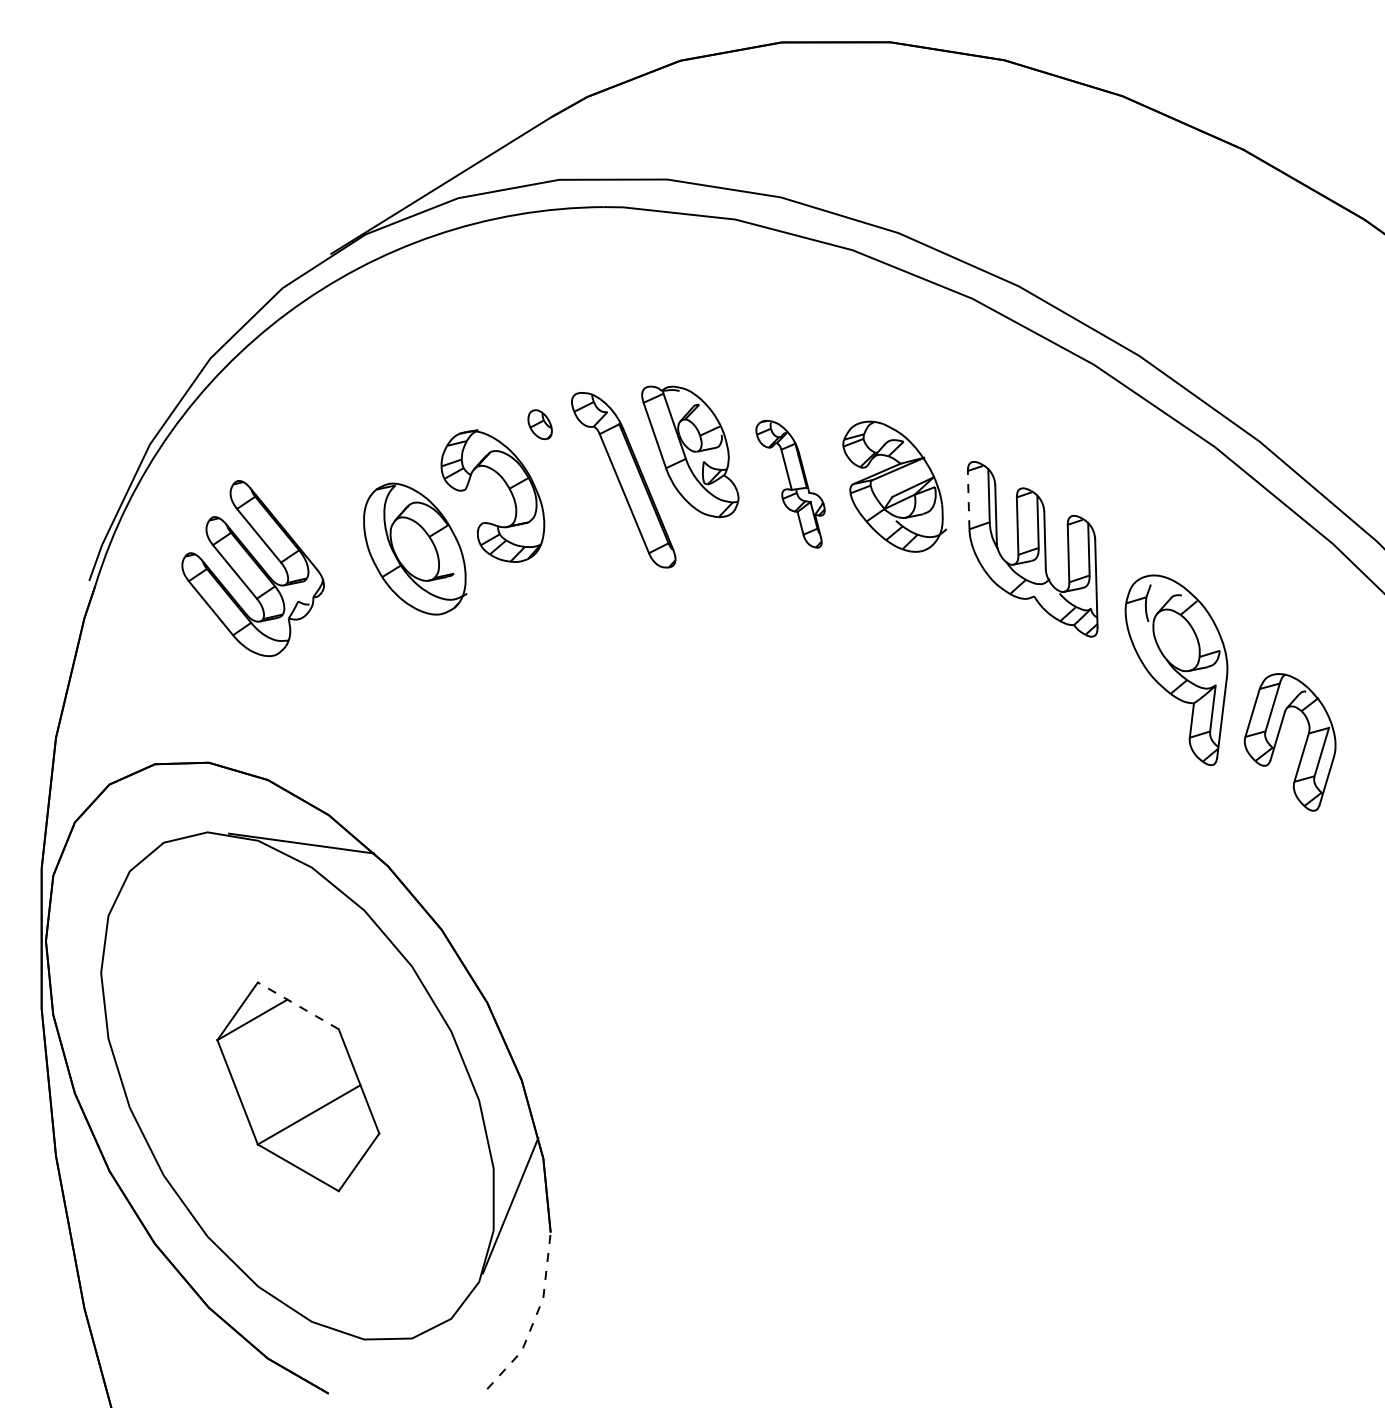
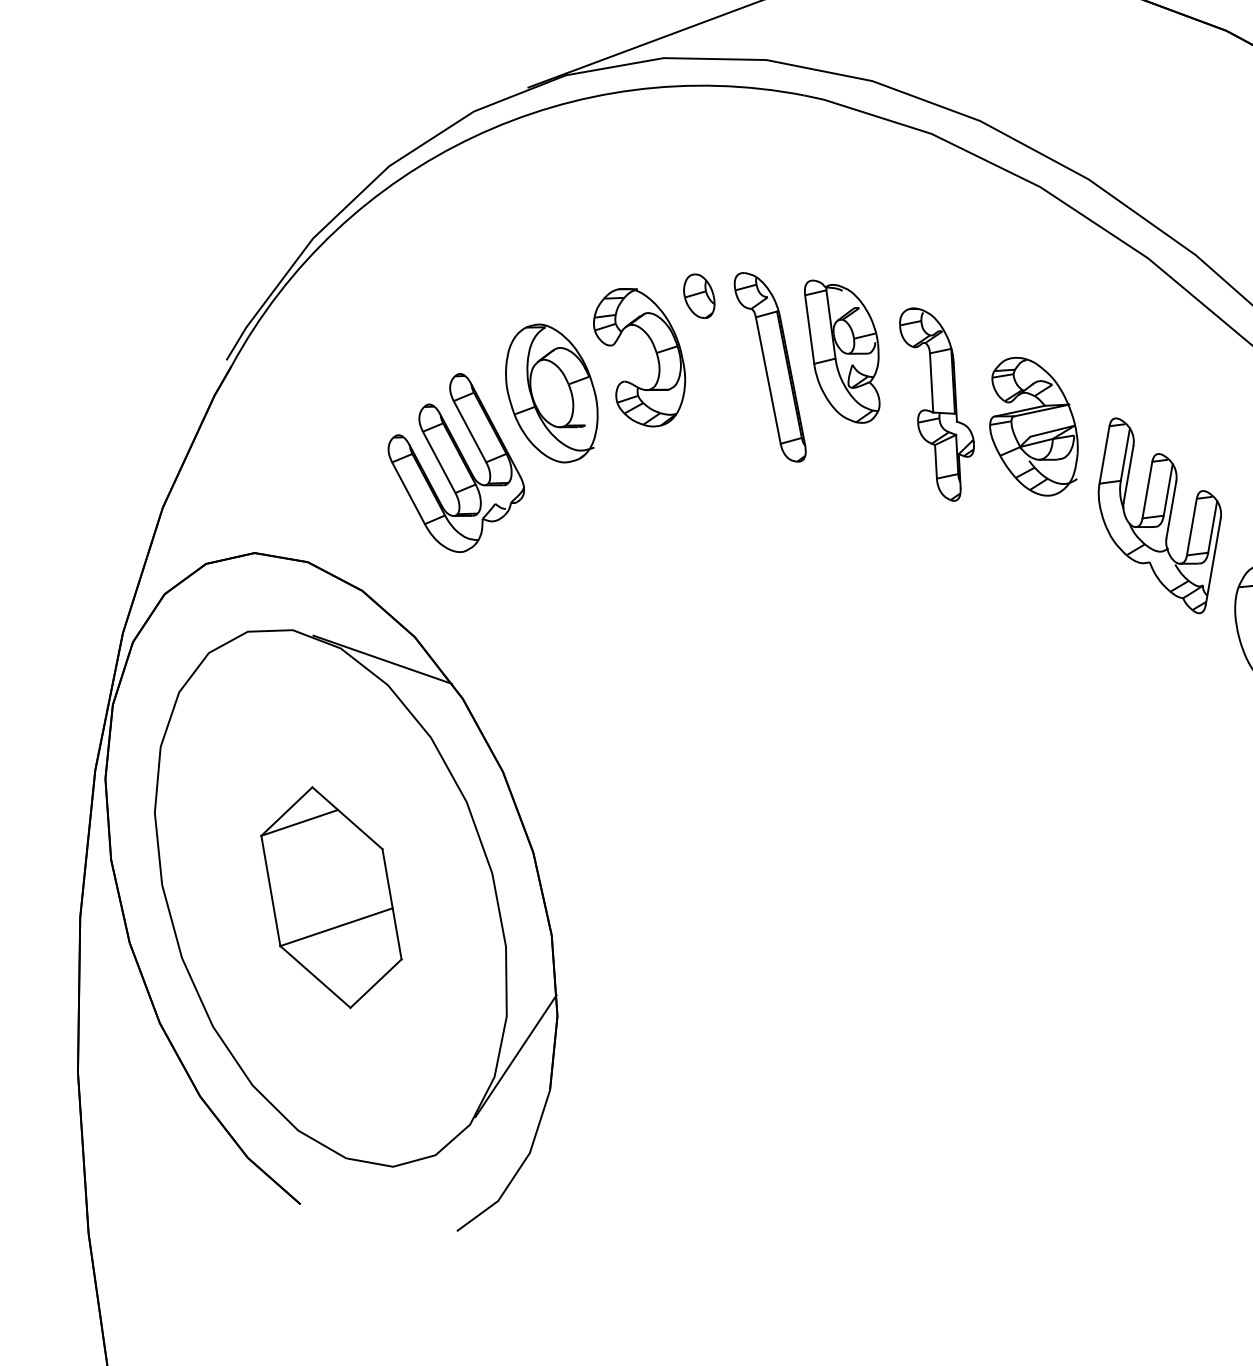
part: (539, 424) -> (698, 295), size x1.43
part: (790, 483) -> (933, 403), size x1.43
line: (968, 499) -> (1104, 454), dashed -> solid
part: (252, 568) -> (457, 462), moved
line: (298, 1005) -> (347, 817), dashed -> solid
line: (535, 1318) -> (518, 1171), dashed -> solid

